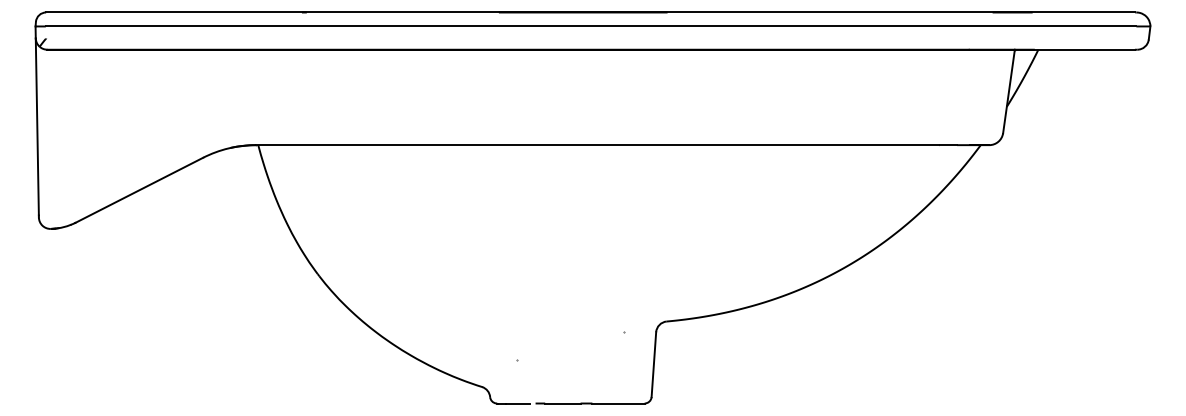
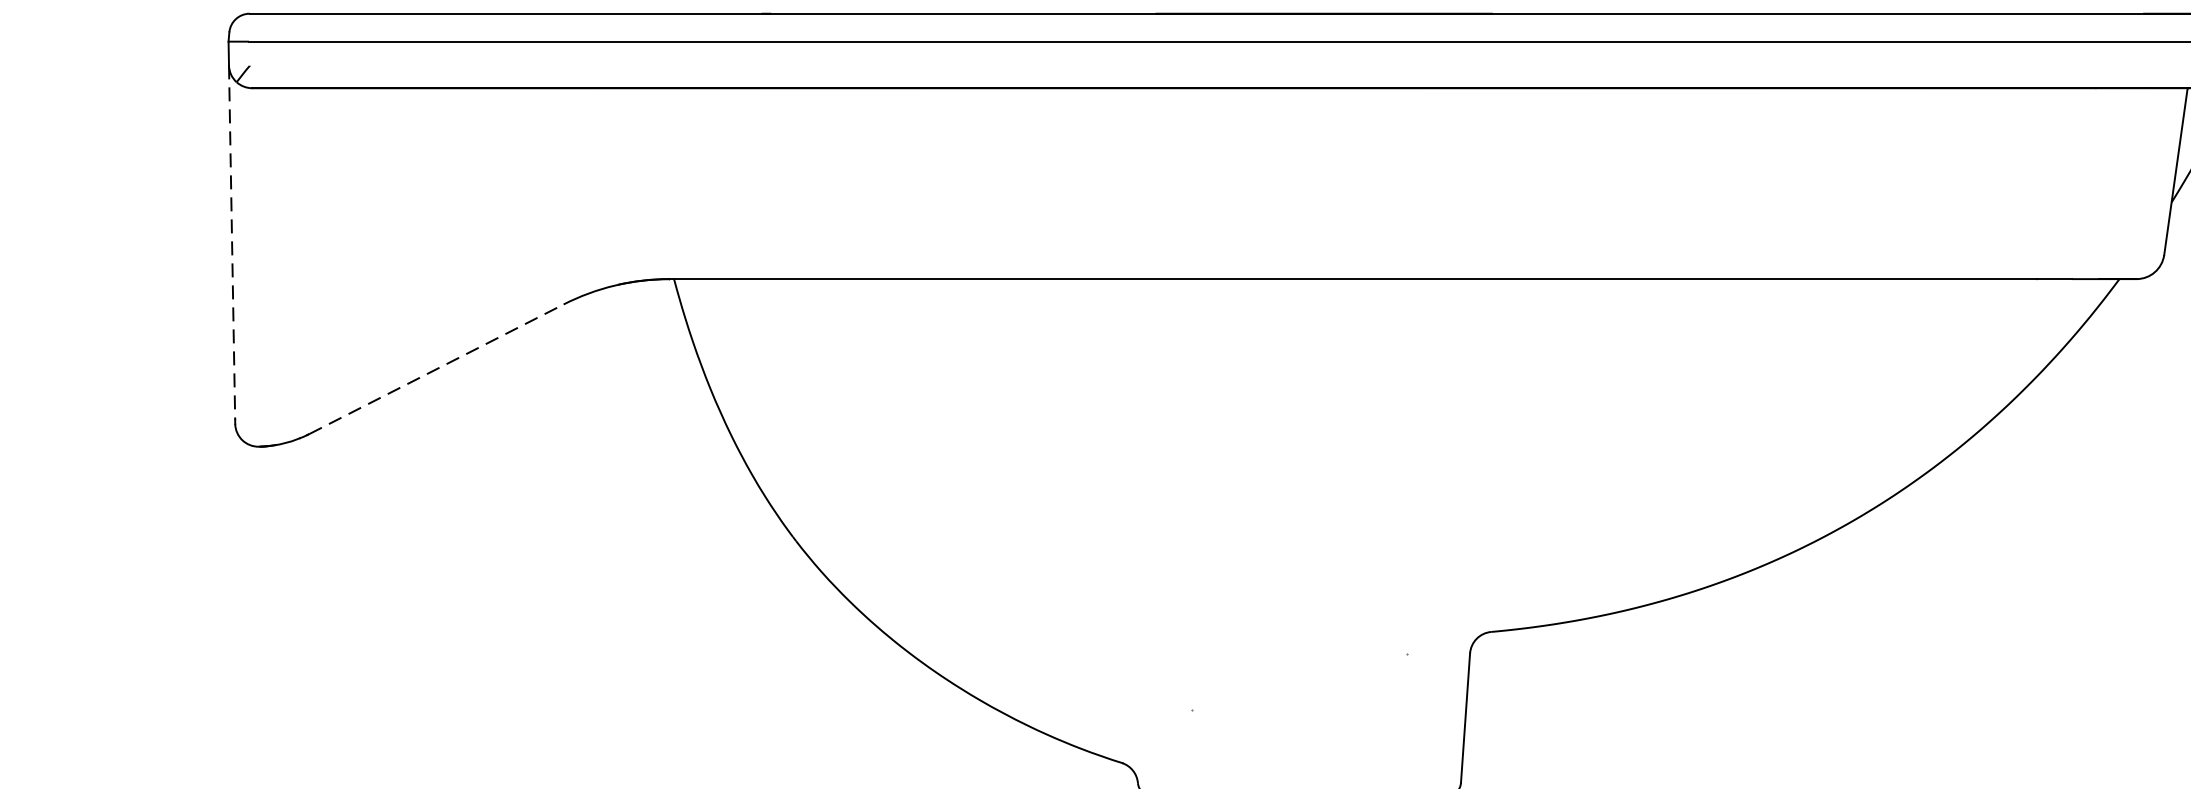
line: (37, 126) -> (232, 241), solid -> dashed
line: (139, 190) -> (436, 369), solid -> dashed

